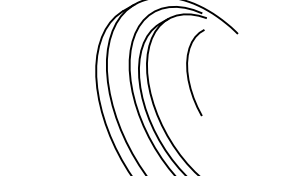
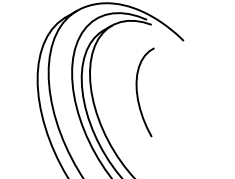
curve: (188, 72) -> (137, 92), moved

